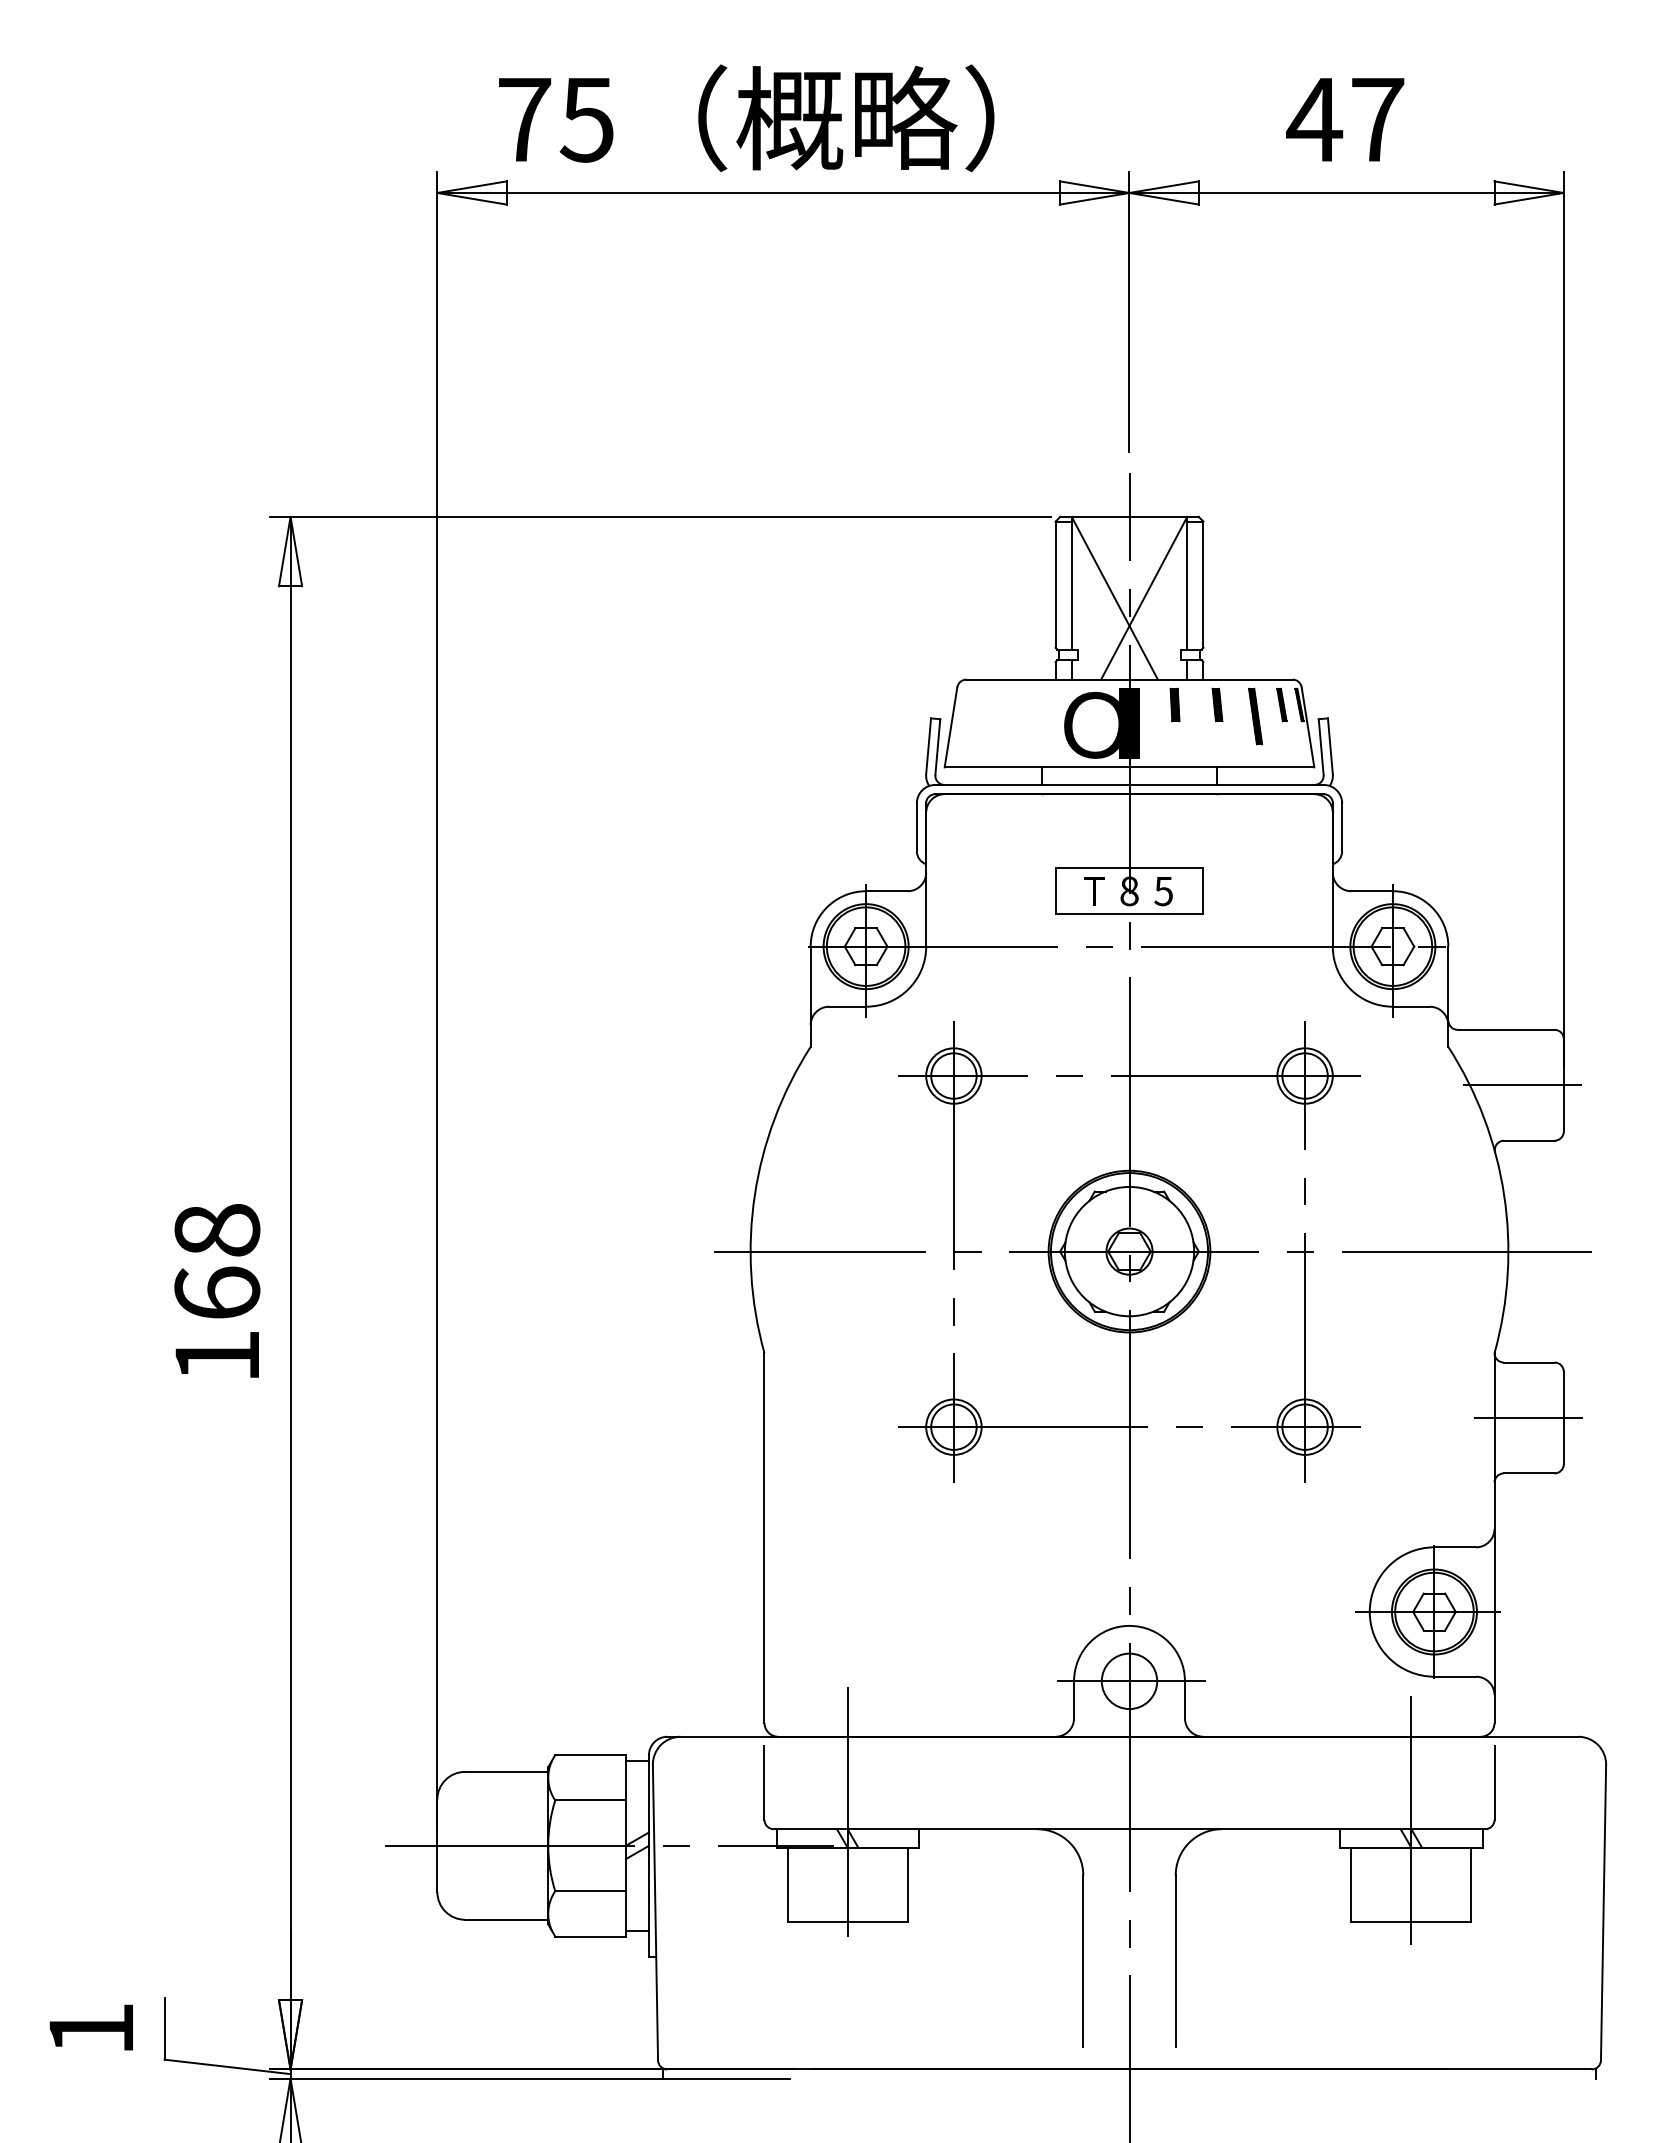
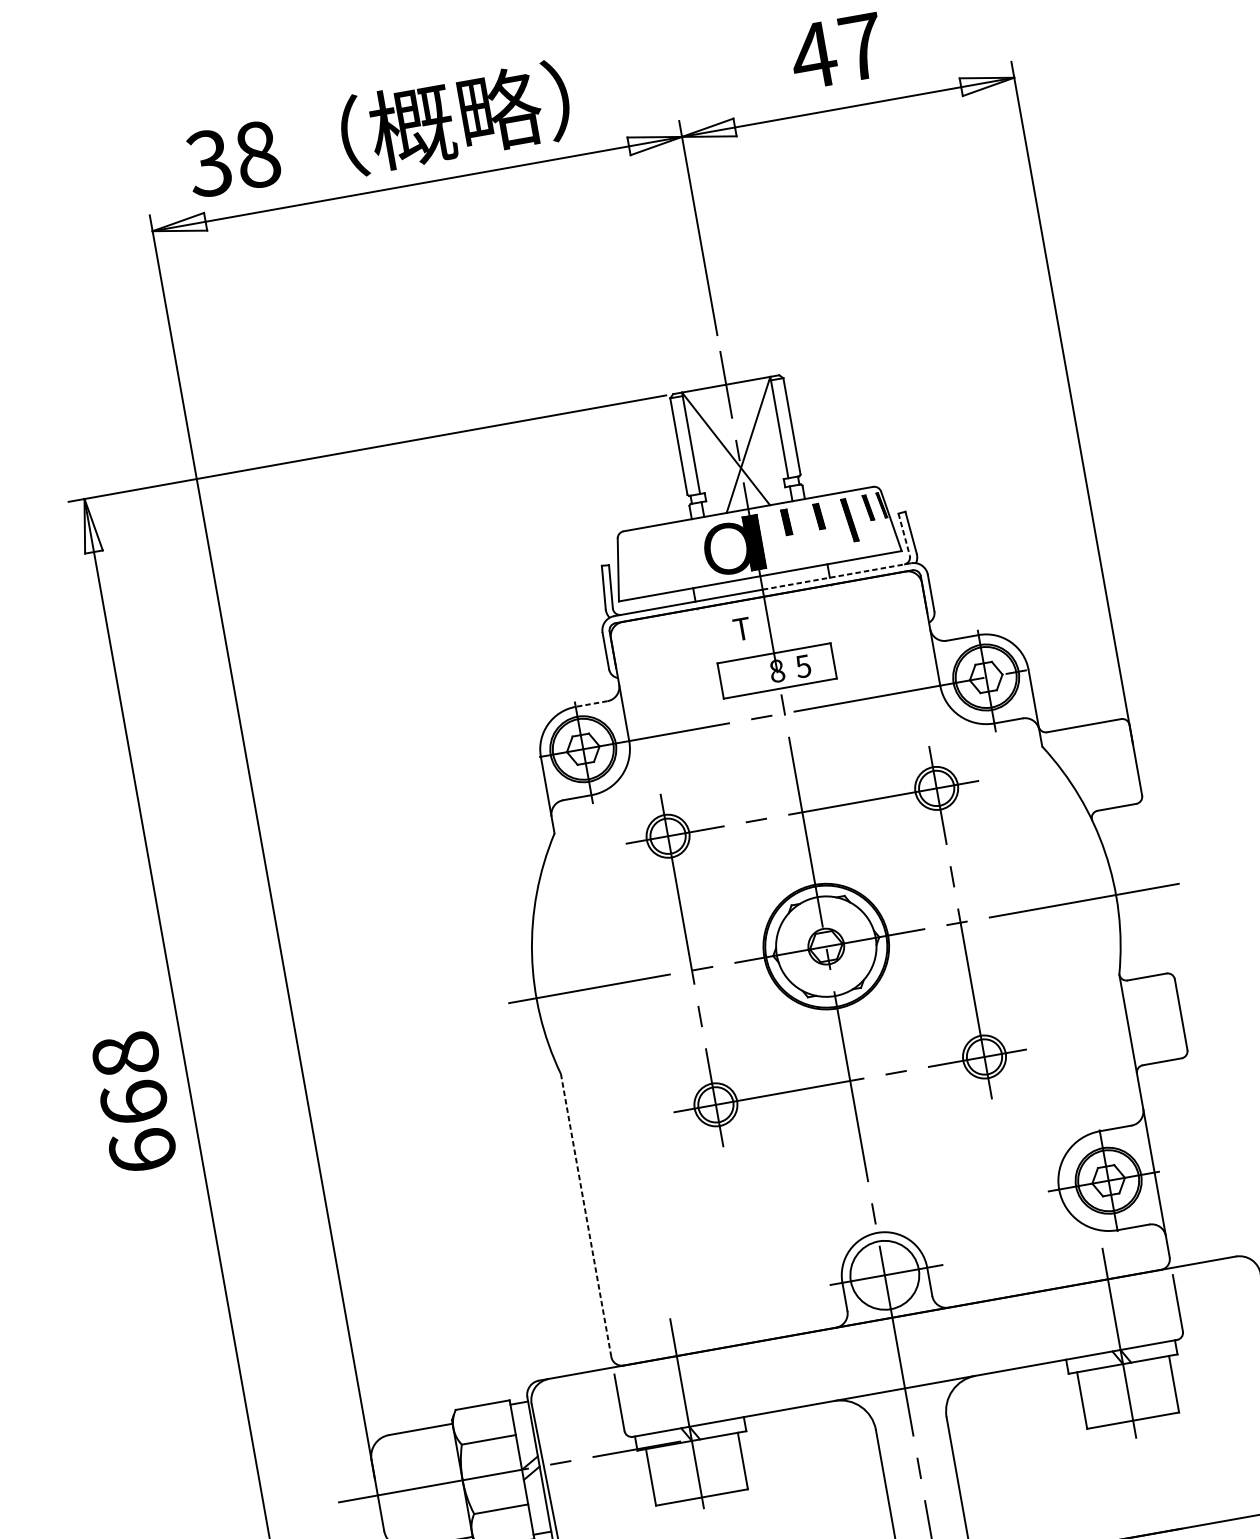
text: (555, 119) -> (233, 158), 75 -> 38
line: (1321, 747) -> (904, 534), solid -> dashed
line: (1226, 784) -> (836, 576), solid -> dashed
line: (886, 891) -> (591, 704), solid -> dashed
text: (1094, 891) -> (742, 629), moved
line: (1522, 1085) -> (1104, 766), removed
text: (217, 1355) -> (142, 1150), 168 -> 668
line: (1528, 1417) -> (1154, 1019), removed
line: (764, 1538) -> (586, 1215), solid -> dashed
circle: (1129, 1681) -> (884, 1275), size x1.6

